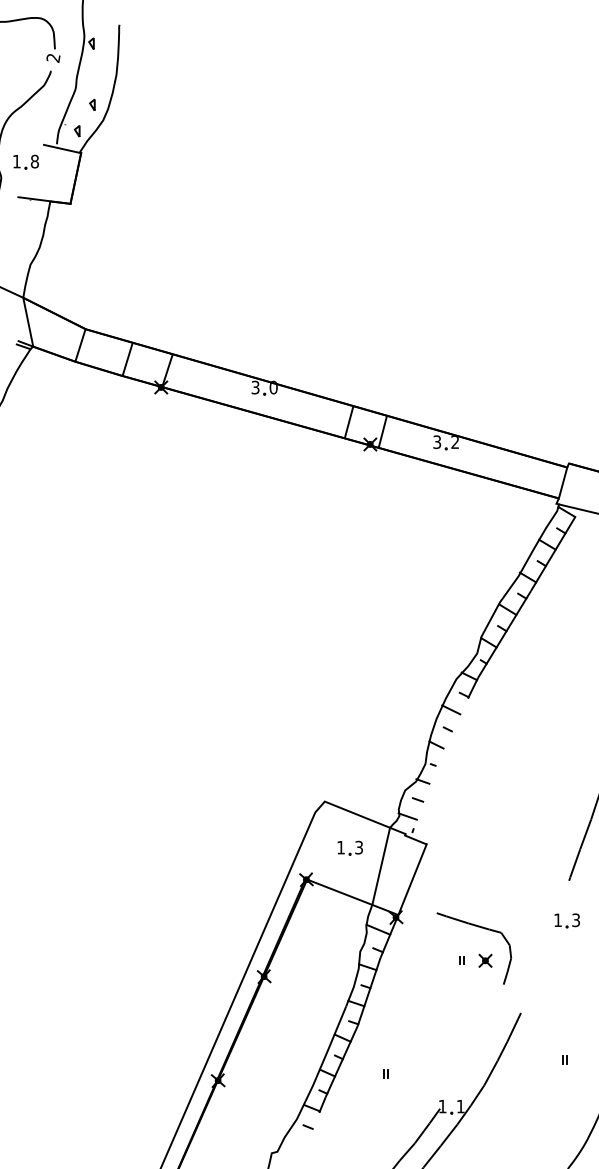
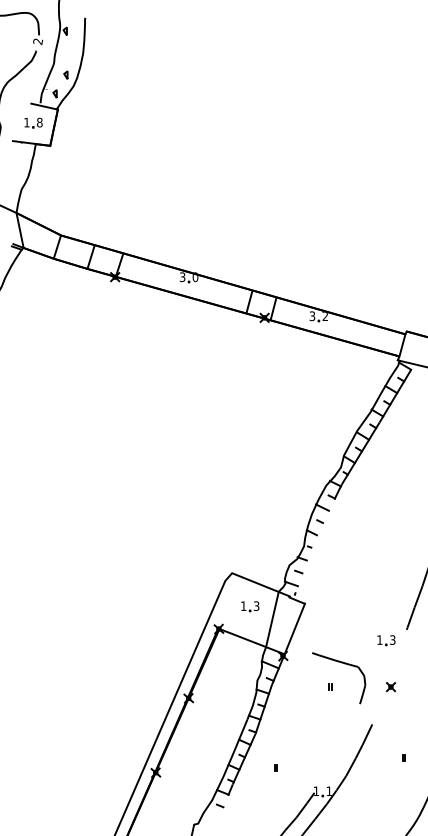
part: (26, 161) -> (33, 122), moved
part: (567, 920) -> (386, 640), moved
part: (486, 961) -> (391, 687), moved

